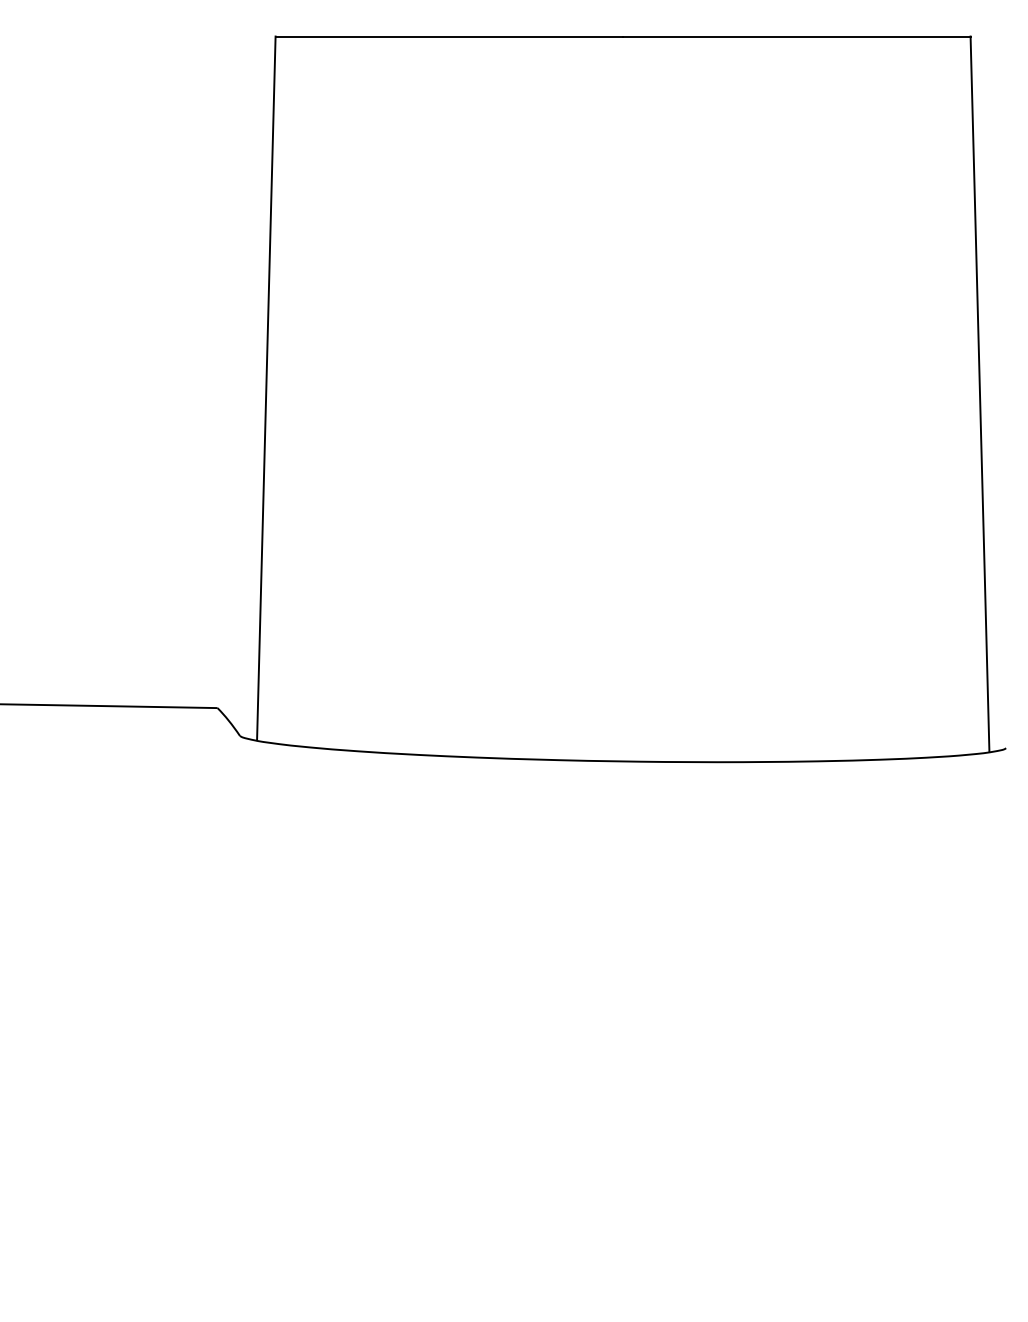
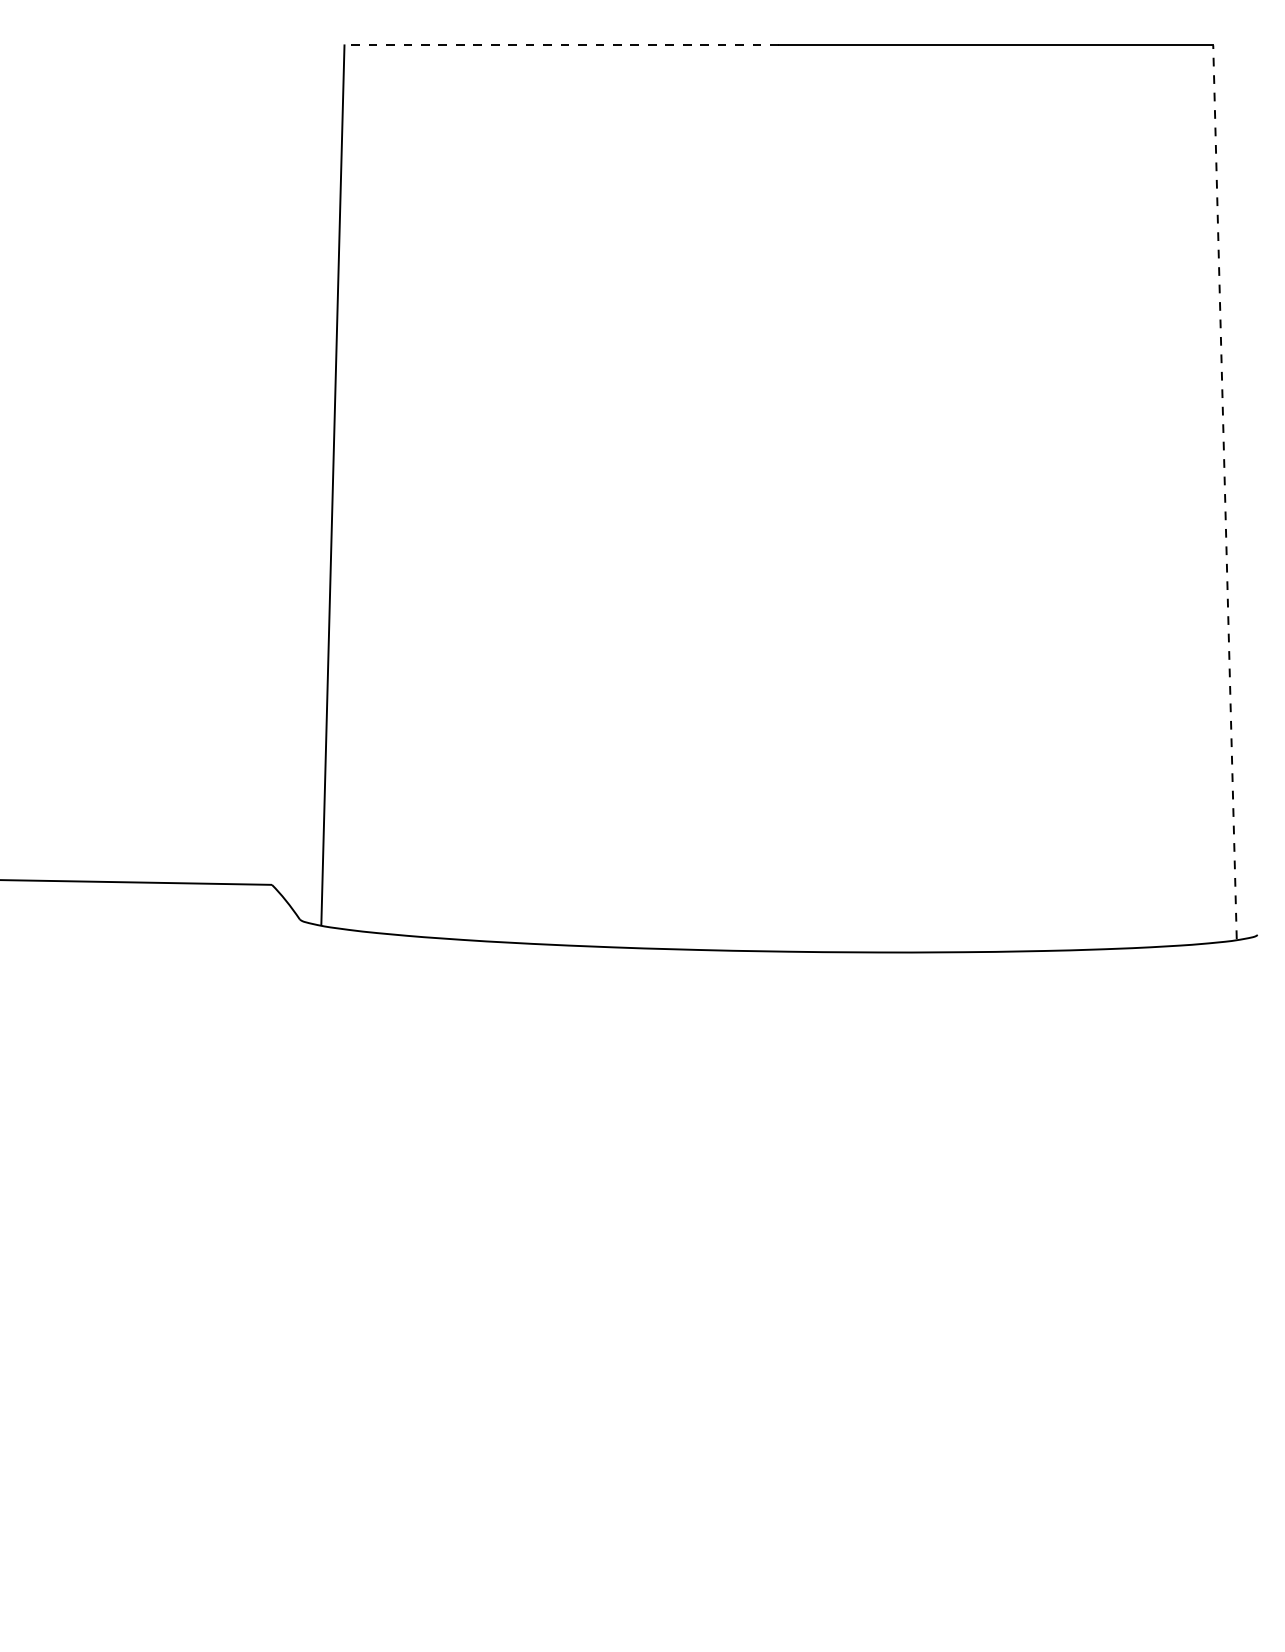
line: (449, 36) -> (561, 45), solid -> dashed
line: (979, 394) -> (1224, 492), solid -> dashed

